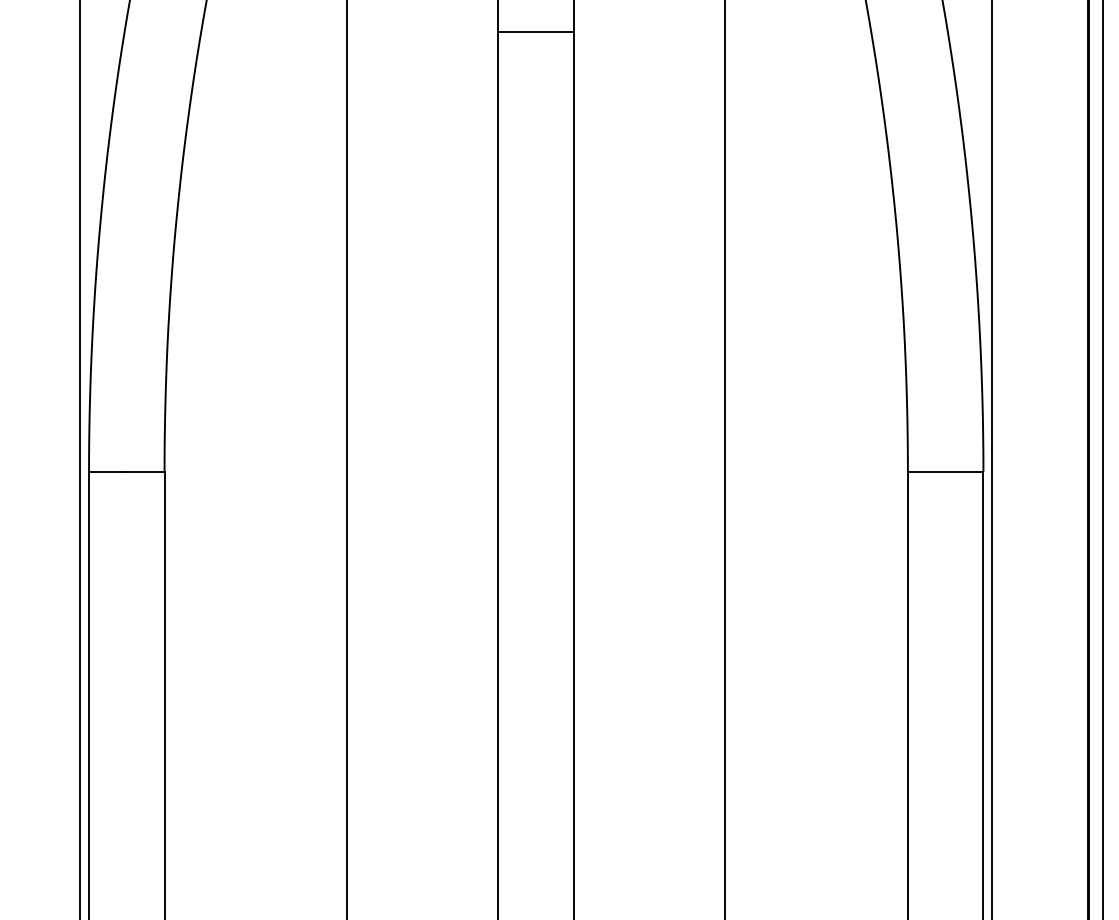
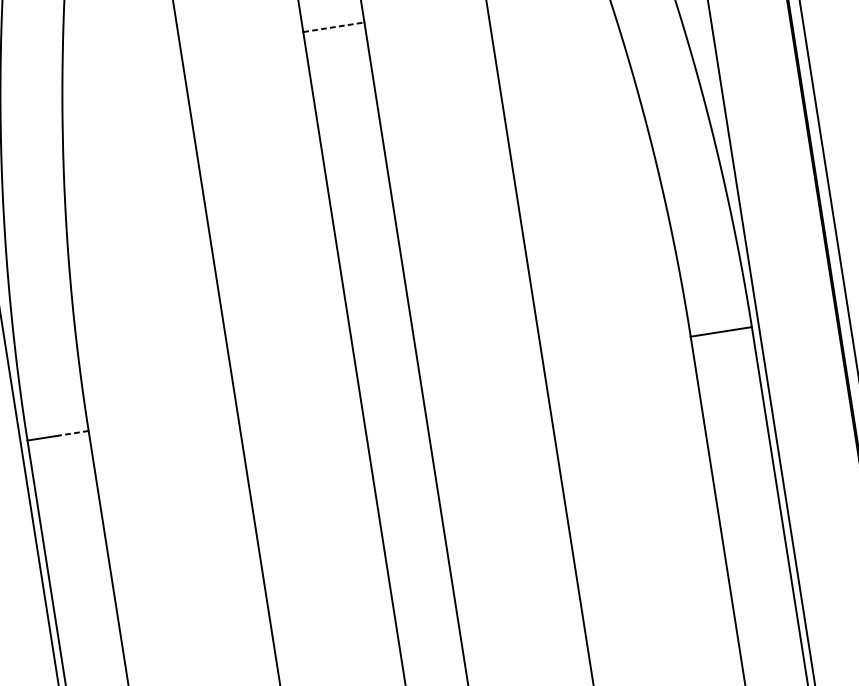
line: (536, 31) -> (334, 27), solid -> dashed
line: (145, 471) -> (73, 433), solid -> dashed

